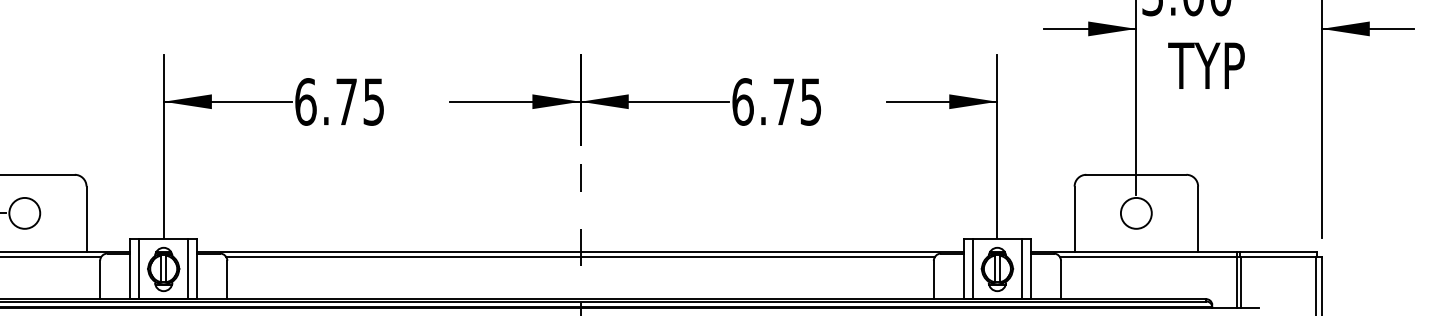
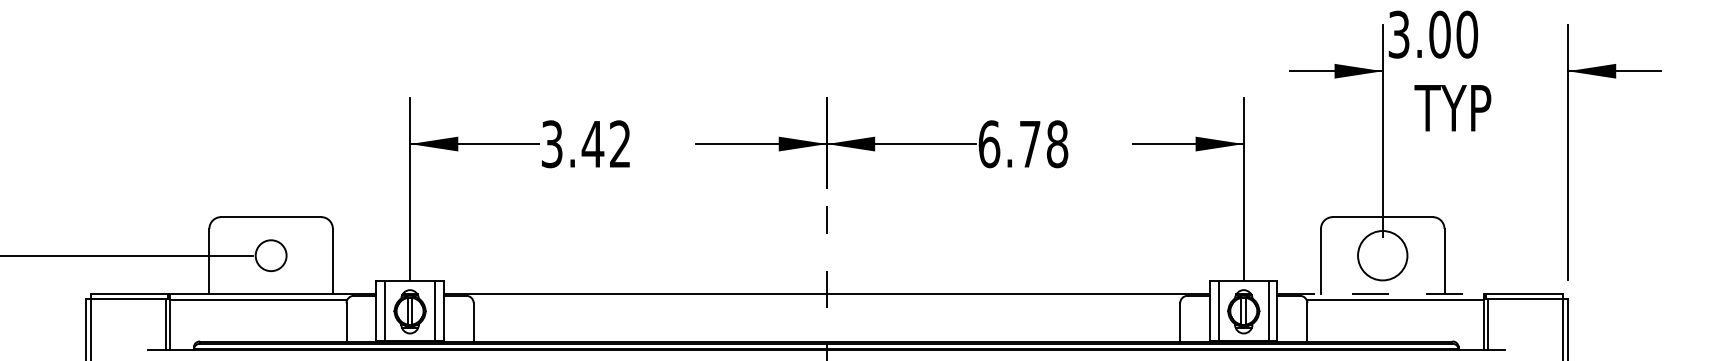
text: (339, 102) -> (585, 144), 6.75 -> 3.42
text: (811, 102) -> (1057, 144), 6.75 -> 6.78
circle: (1136, 213) -> (1382, 255), size x1.6
line: (1135, 252) -> (1381, 294), solid -> dashed
line: (580, 257) -> (826, 299), removed

